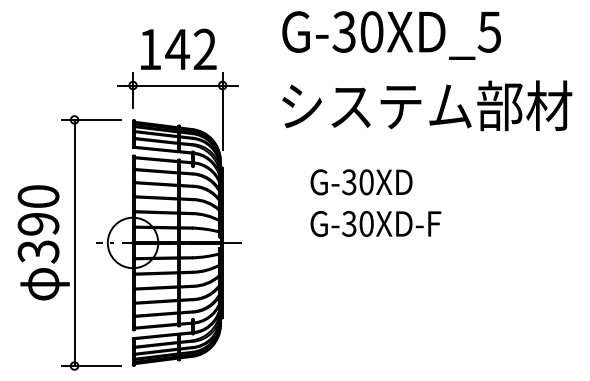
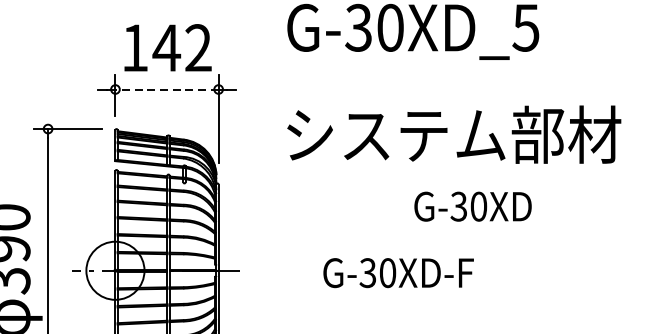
line: (177, 85) -> (166, 89), solid -> dashed
text: (427, 105) -> (454, 134), moved
text: (361, 182) -> (472, 206), moved
text: (375, 223) -> (398, 272), moved

